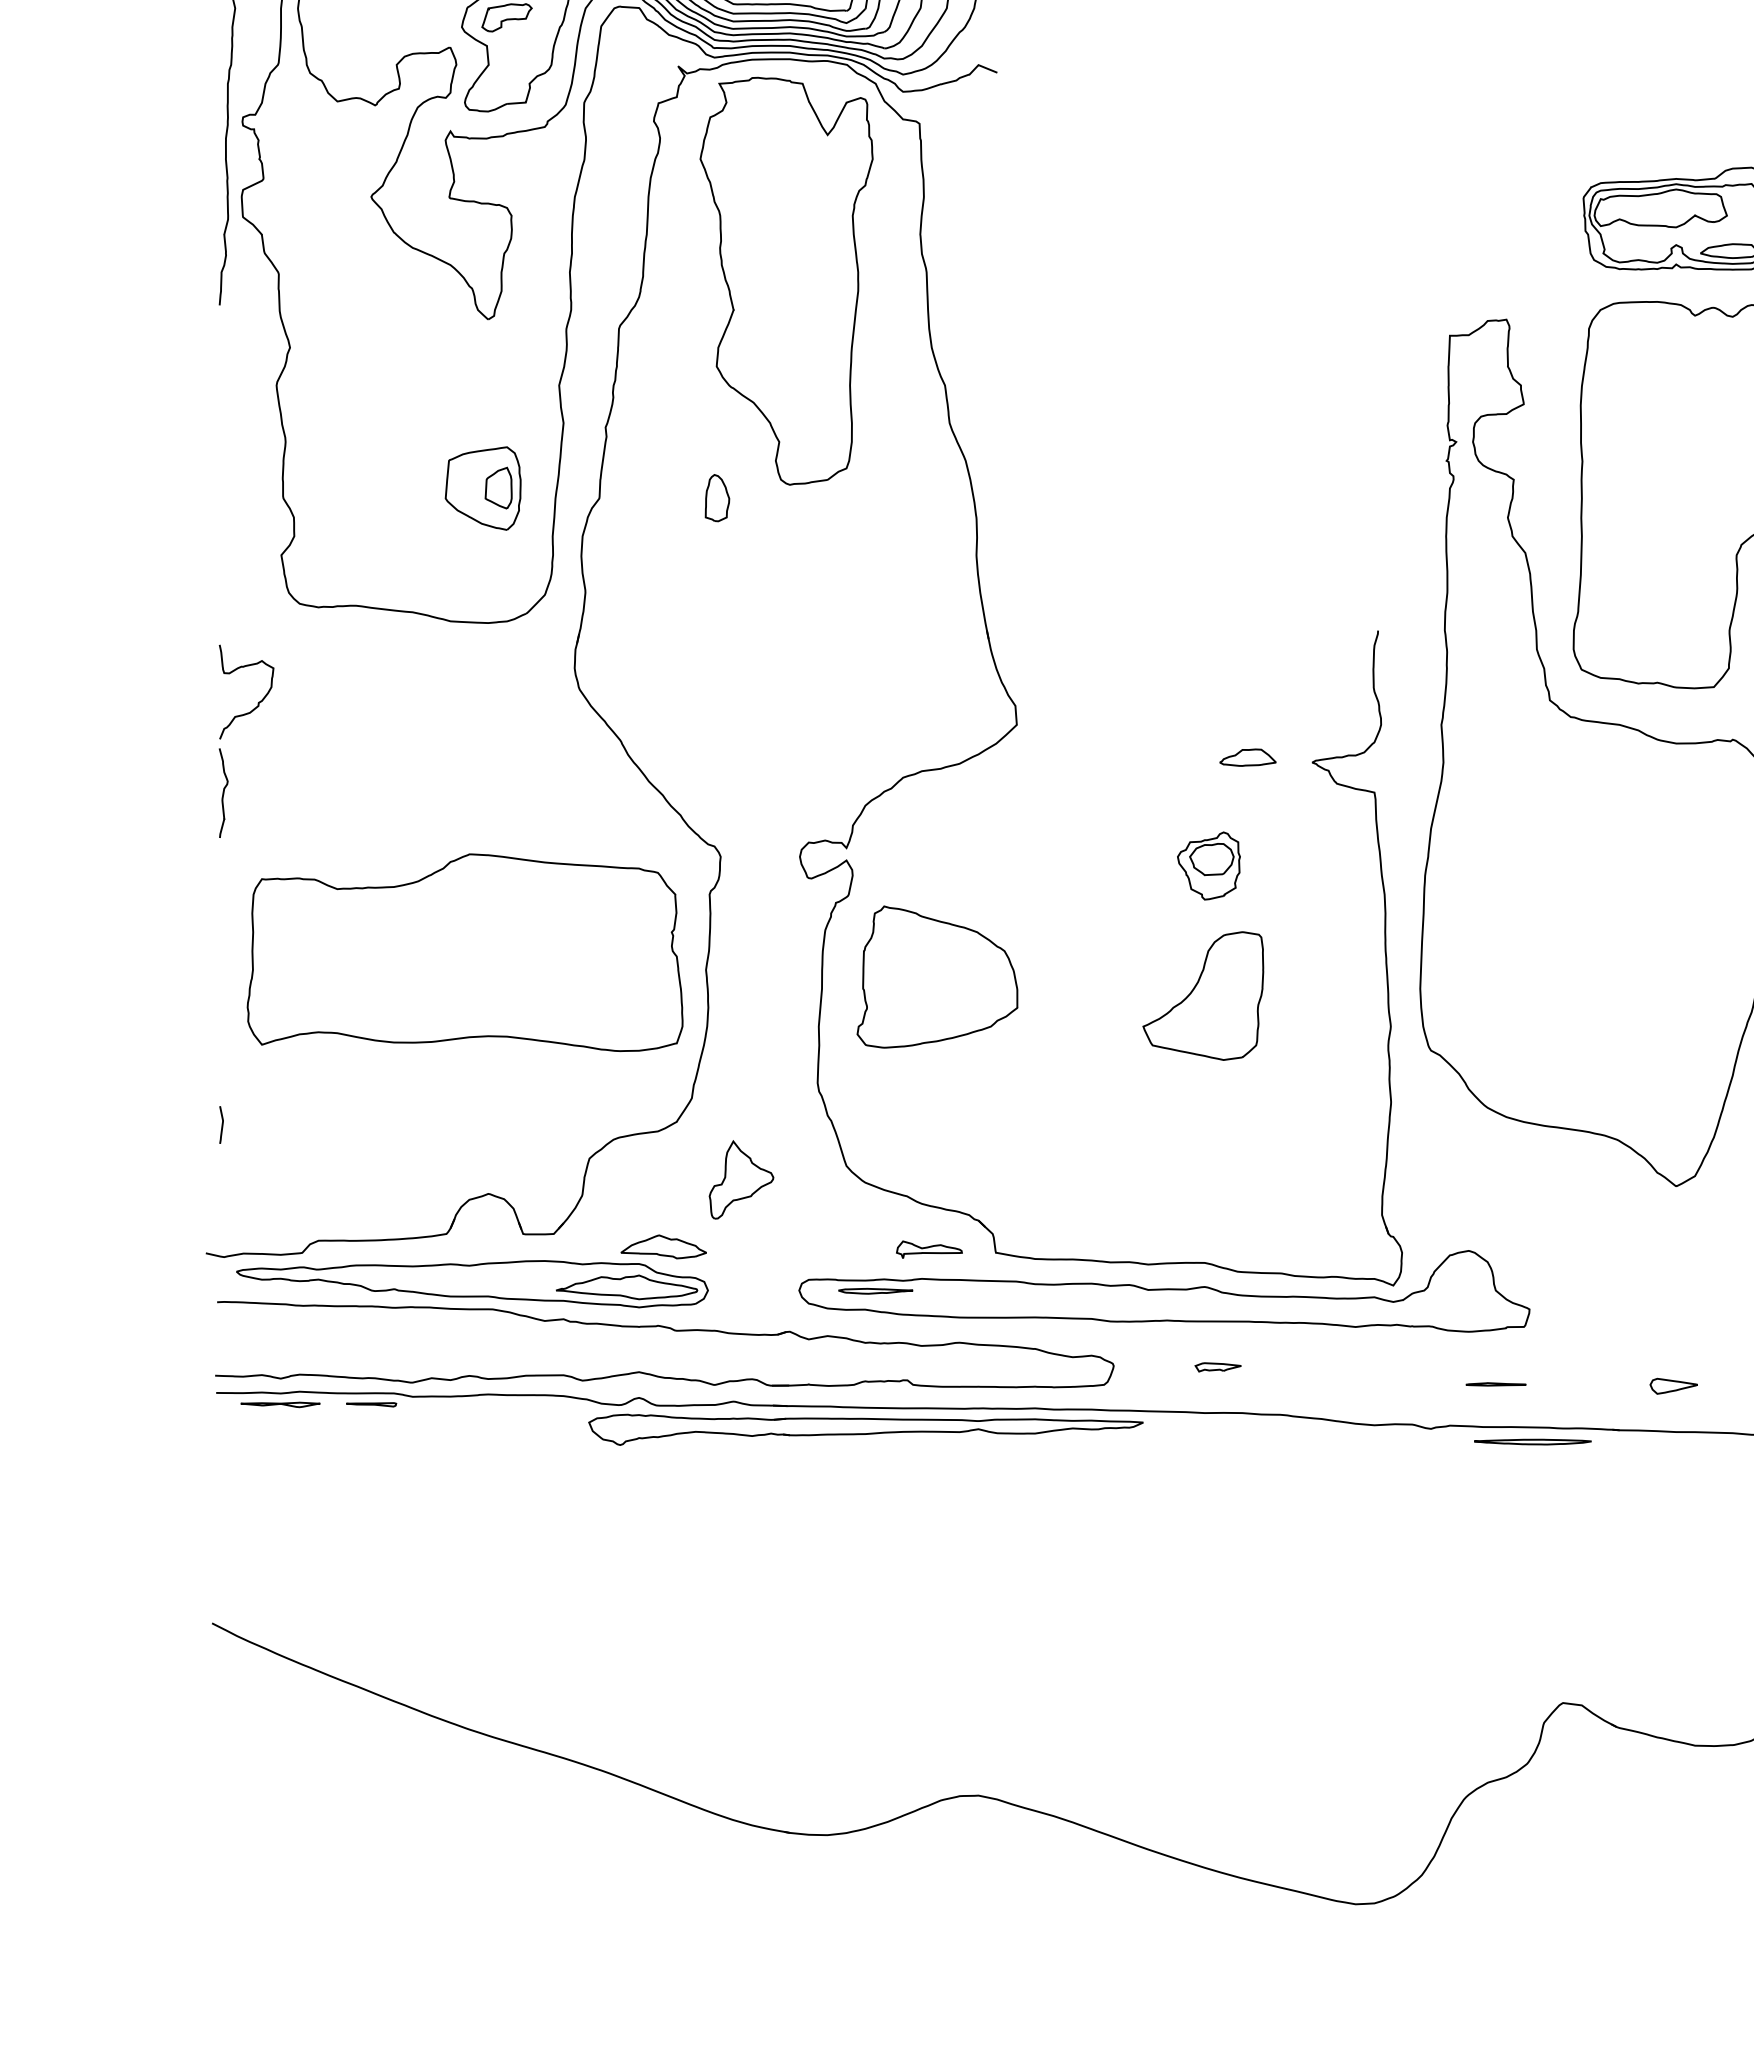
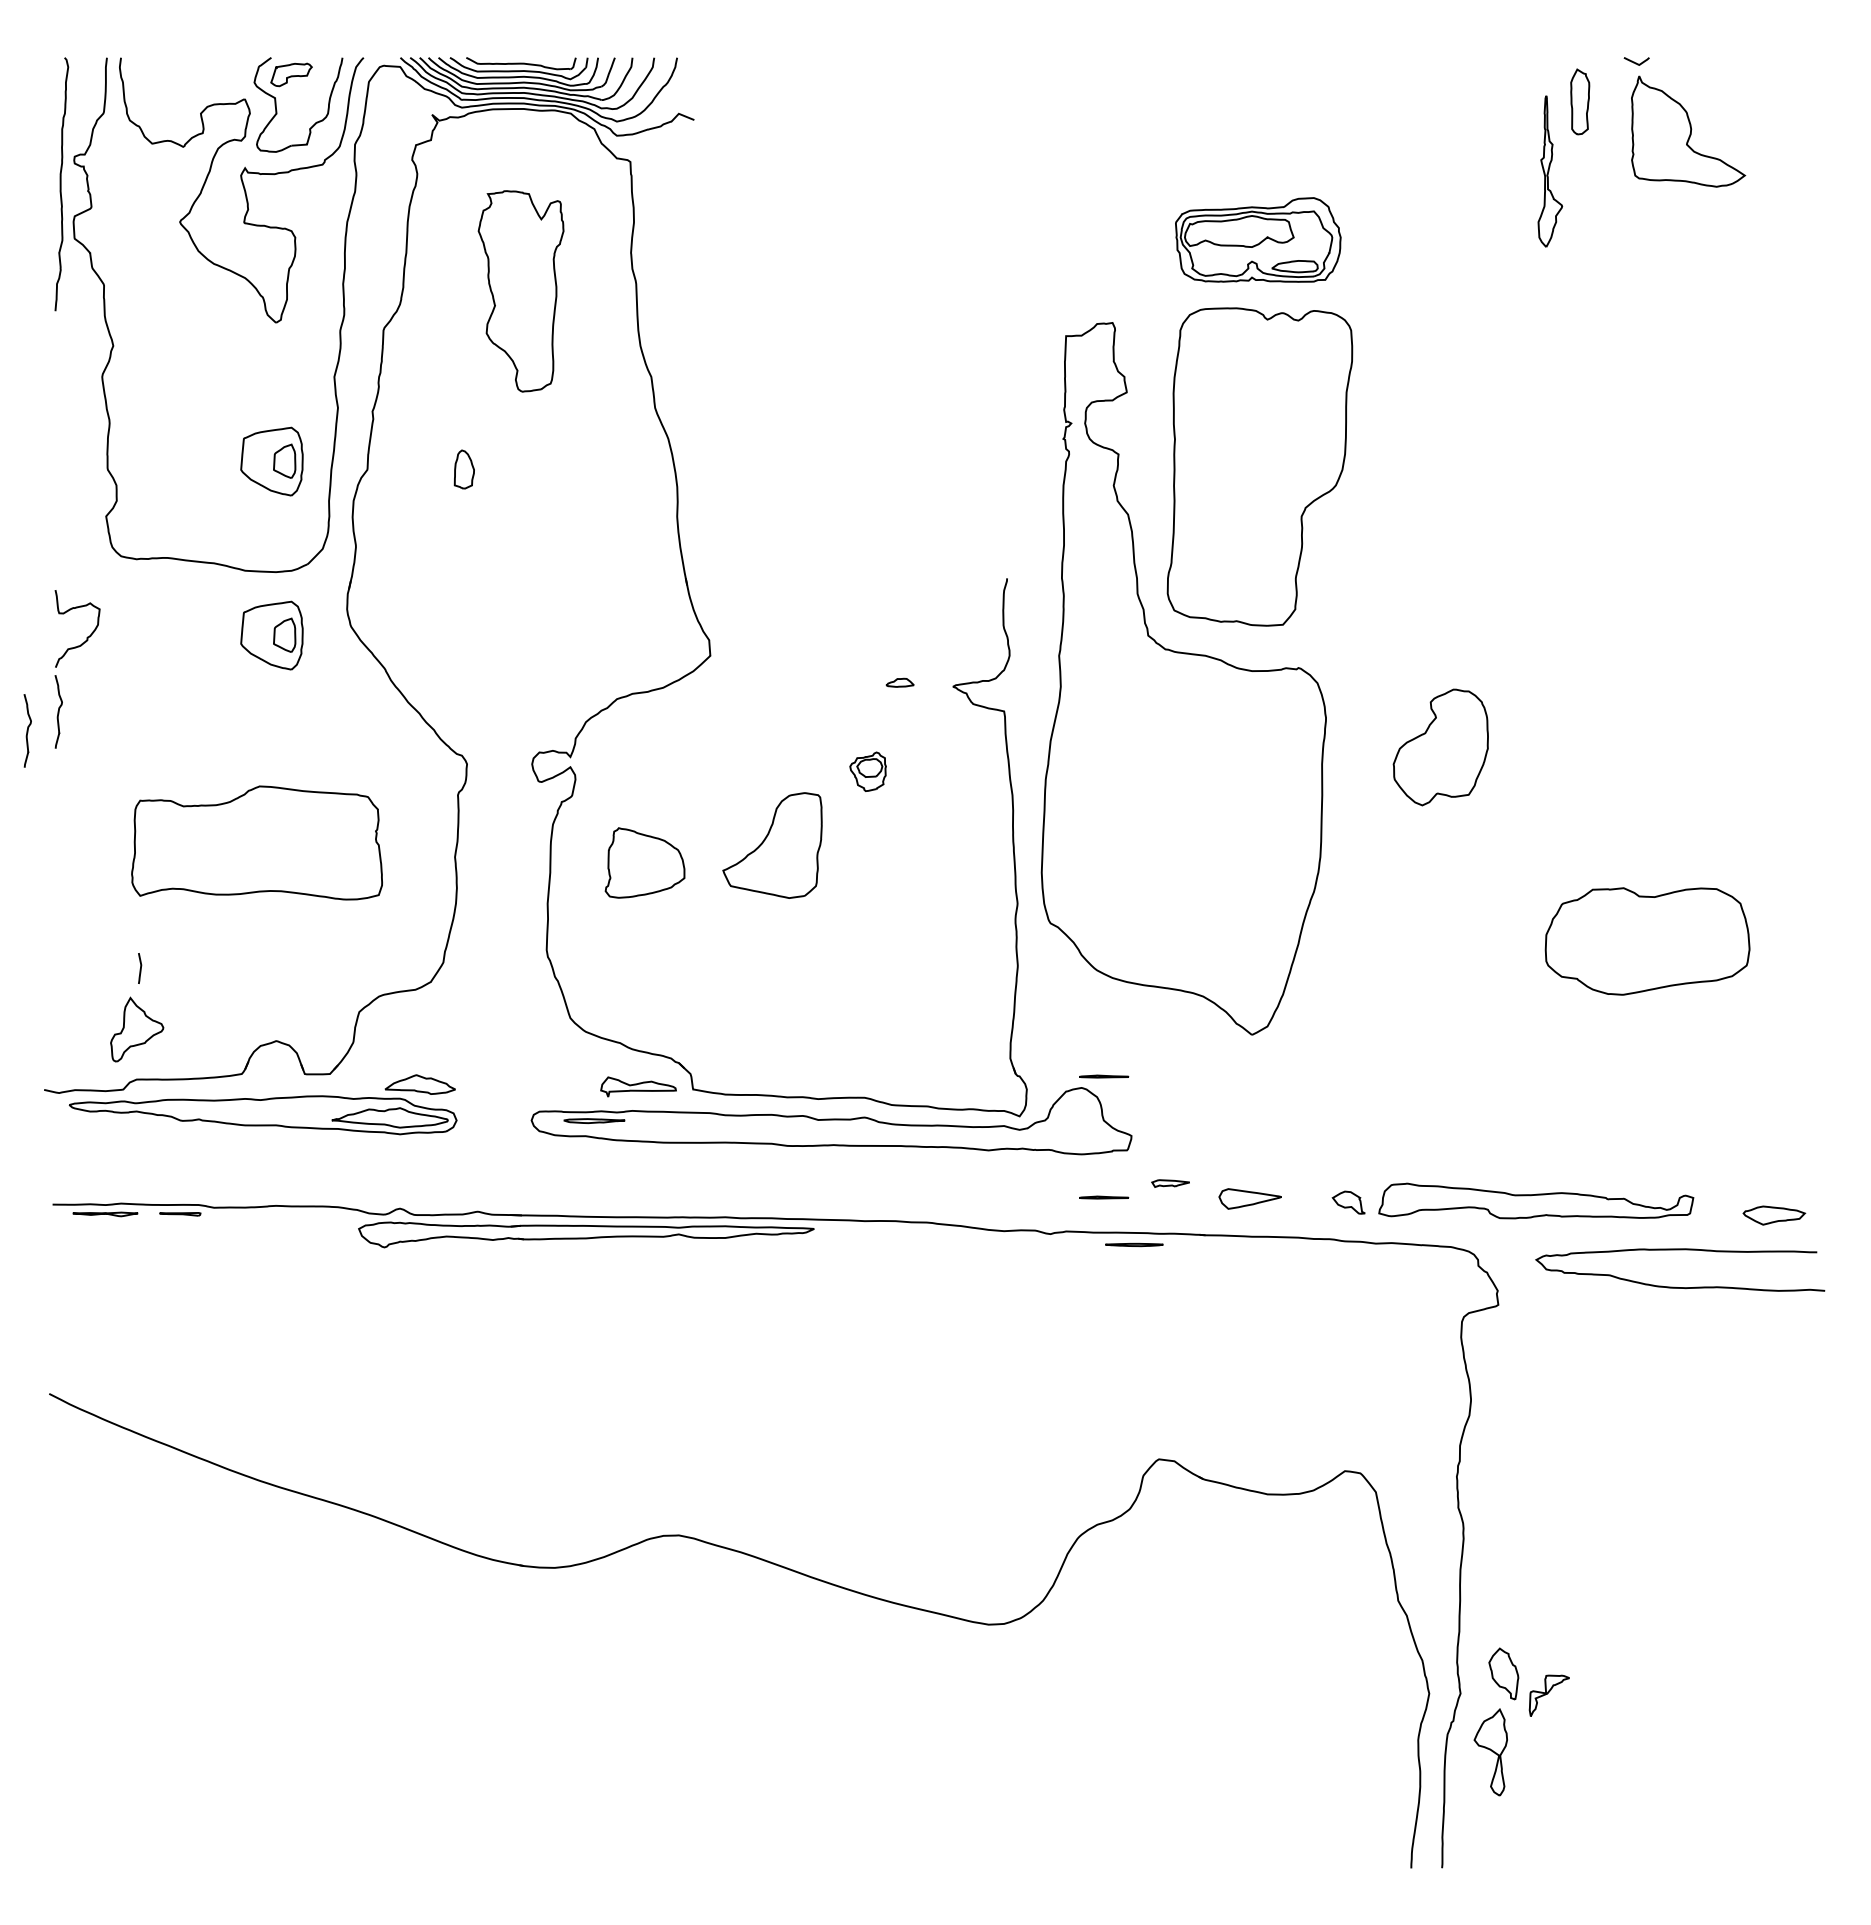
part: (785, 281) -> (520, 291), size x0.6
part: (482, 700) -> (271, 635), added
part: (1247, 757) -> (899, 682), size x0.6
curve: (185, 815) -> (27, 730), added
part: (1208, 865) -> (867, 771), size x0.7
part: (464, 952) -> (256, 842), size x0.7
part: (936, 976) -> (644, 862), size x0.6
part: (1203, 995) -> (772, 845), moved
curve: (222, 1125) -> (140, 968), moved
part: (741, 1179) -> (137, 1029), moved
line: (1496, 1236) -> (1104, 1076), added
part: (929, 1249) -> (638, 1086), size x1.4
part: (668, 1329) -> (424, 1152), removed
part: (1217, 1367) -> (1170, 1183), moved
part: (1673, 1386) -> (1249, 1199), size x1.6
part: (1533, 1441) -> (1134, 1244), size x0.6

